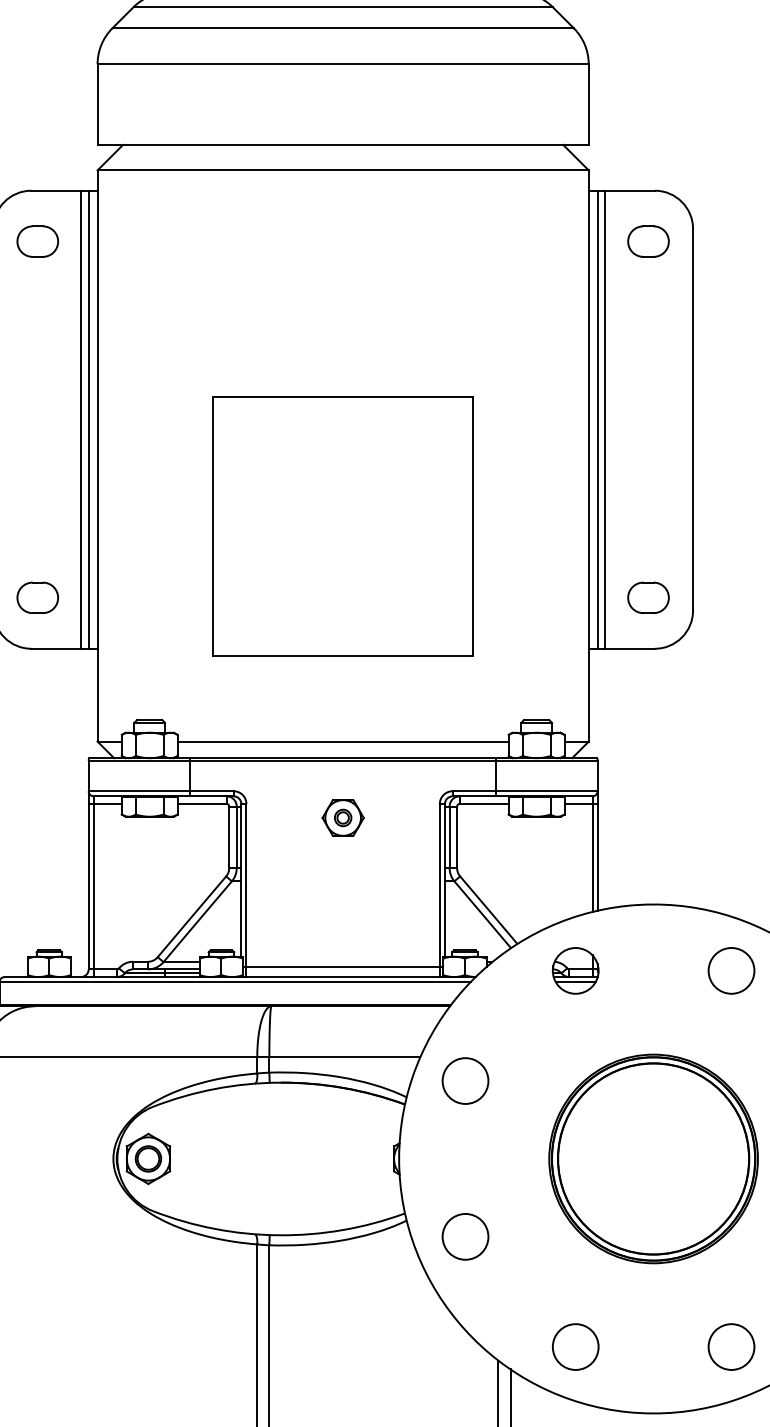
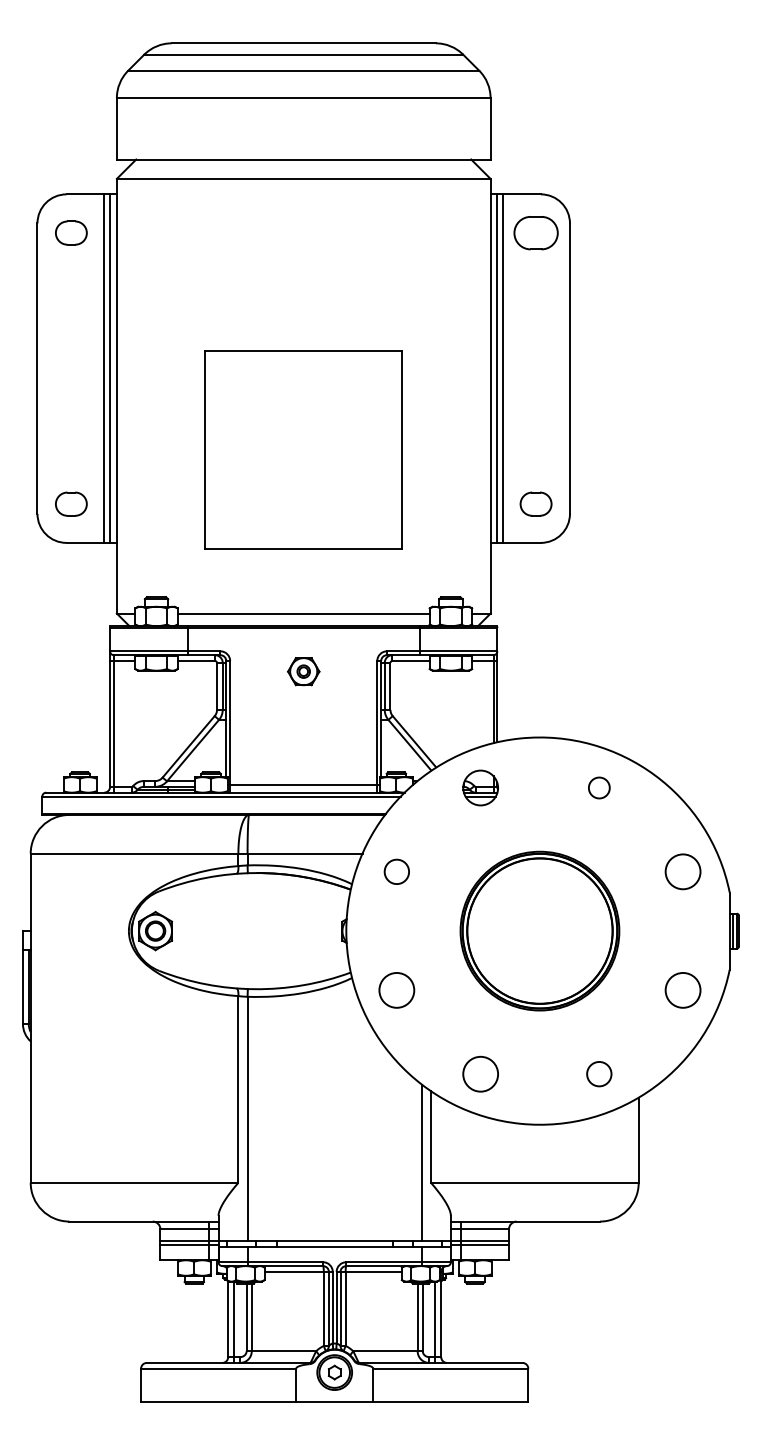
part: (647, 240) -> (535, 232), size x1.4
circle: (731, 970) -> (599, 787), size x0.6
circle: (465, 1080) -> (396, 871), size x0.7
circle: (731, 1346) -> (599, 1073), size x0.7

